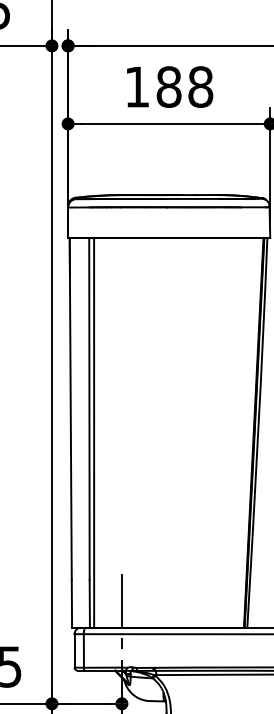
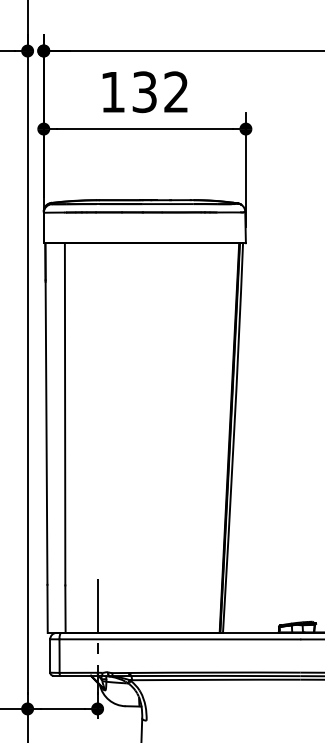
text: (184, 87) -> (160, 92), 188 -> 132
line: (93, 432) -> (69, 437), removed

